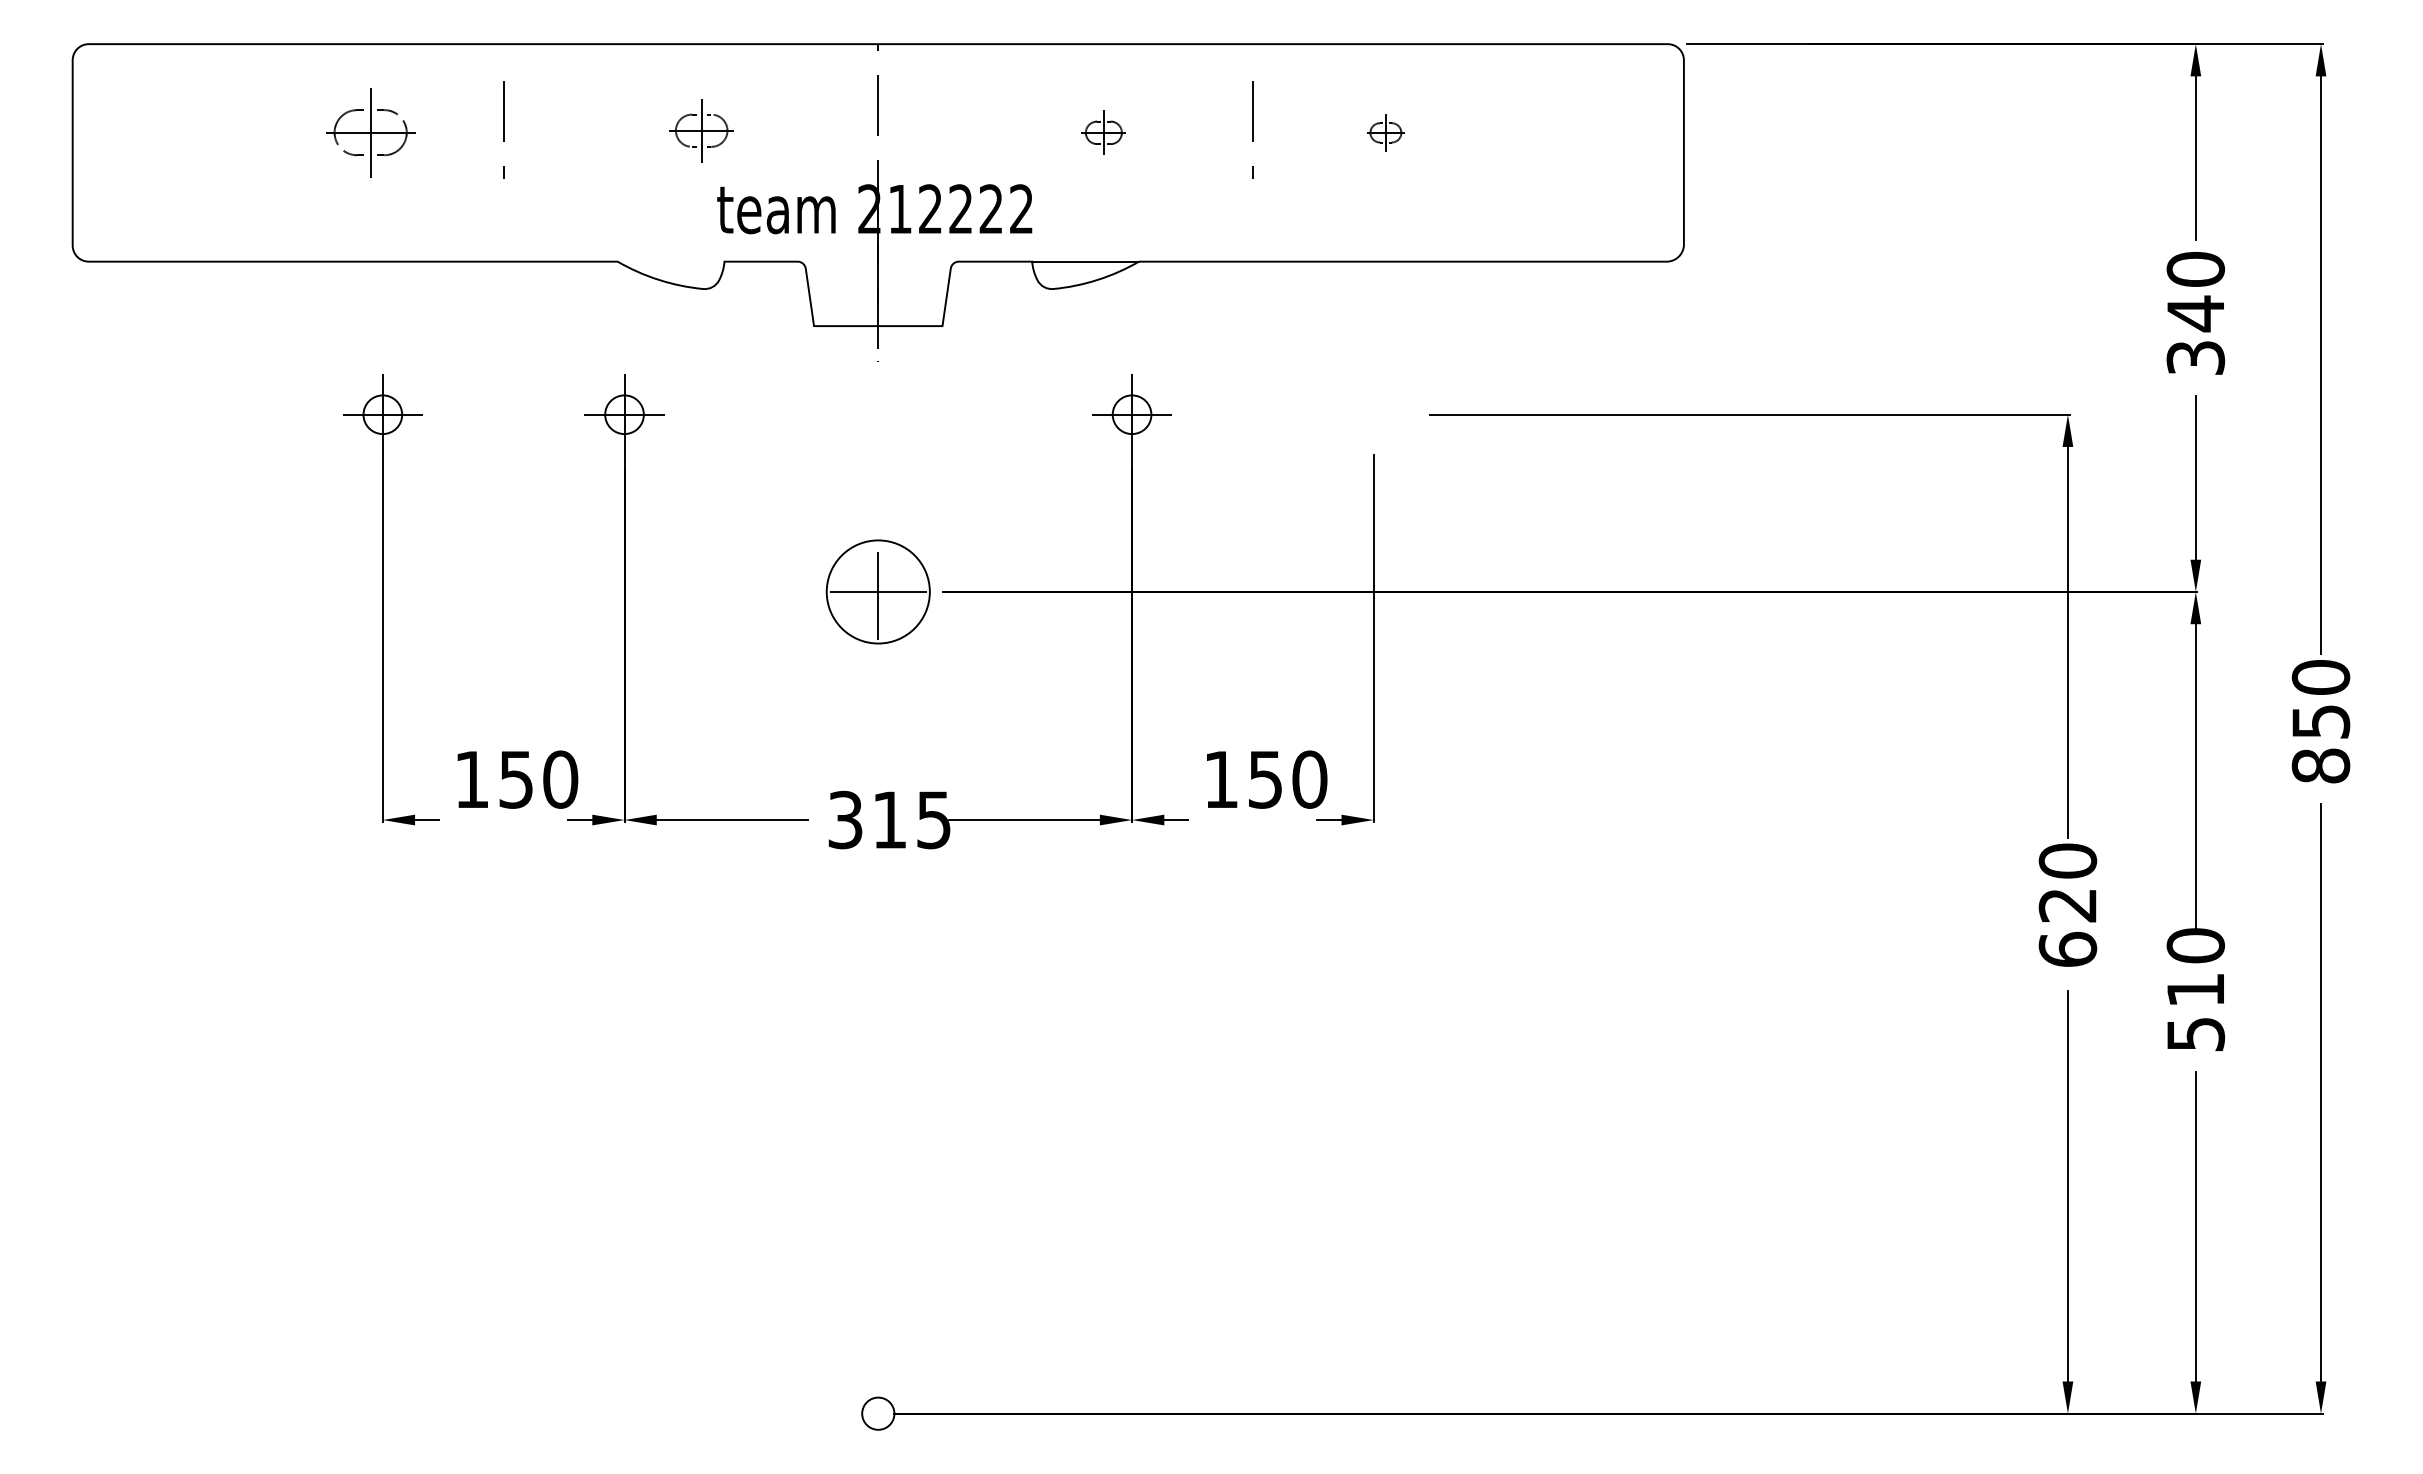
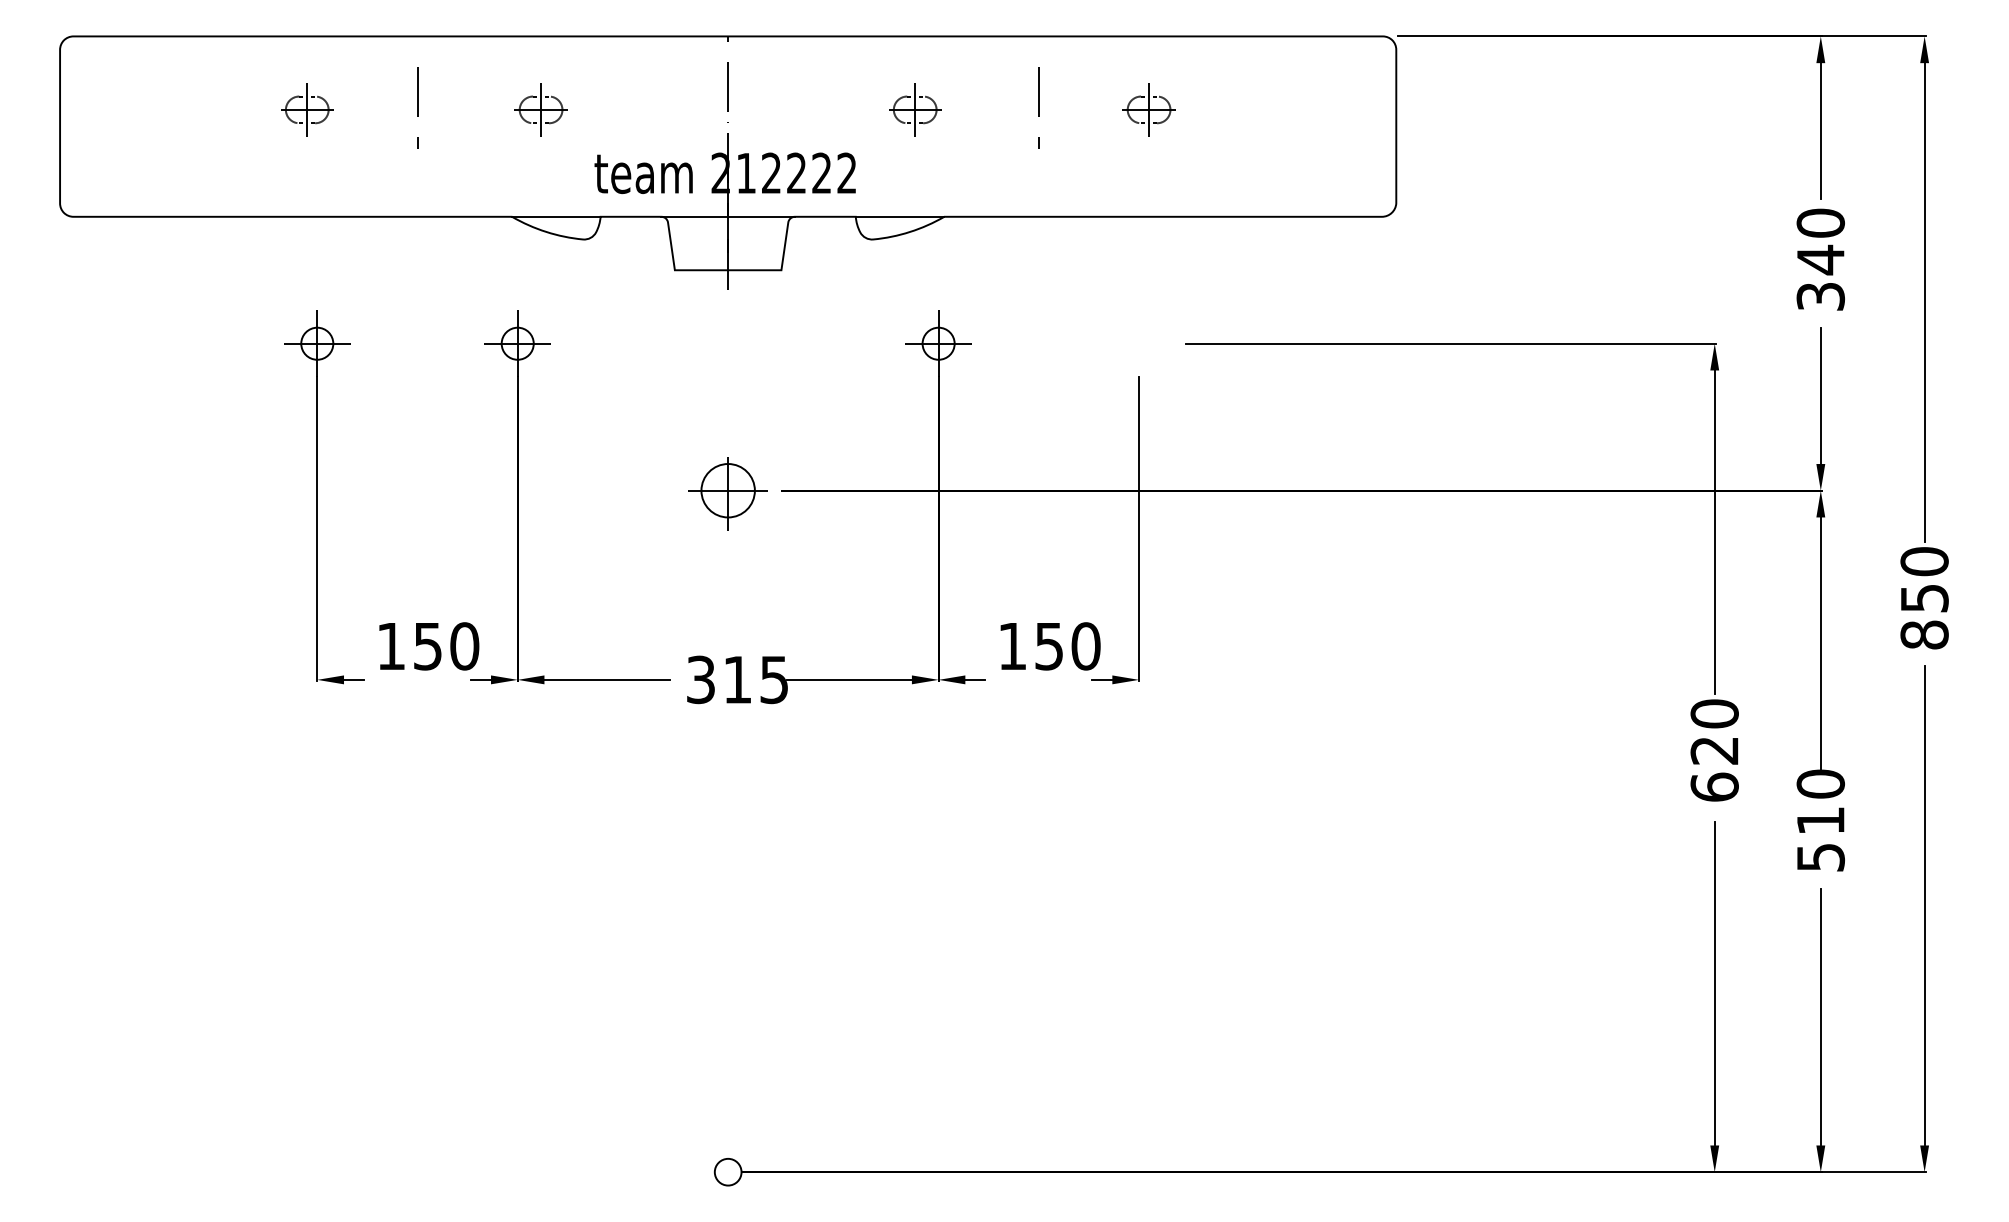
part: (701, 130) -> (540, 109), moved
part: (370, 132) -> (307, 109), size x0.71
part: (1103, 132) -> (914, 109), size x1.43
part: (1385, 132) -> (1148, 109), size x1.67
line: (670, 261) -> (555, 216), added
line: (877, 261) -> (727, 216), added
circle: (878, 591) -> (728, 490), size x0.62

